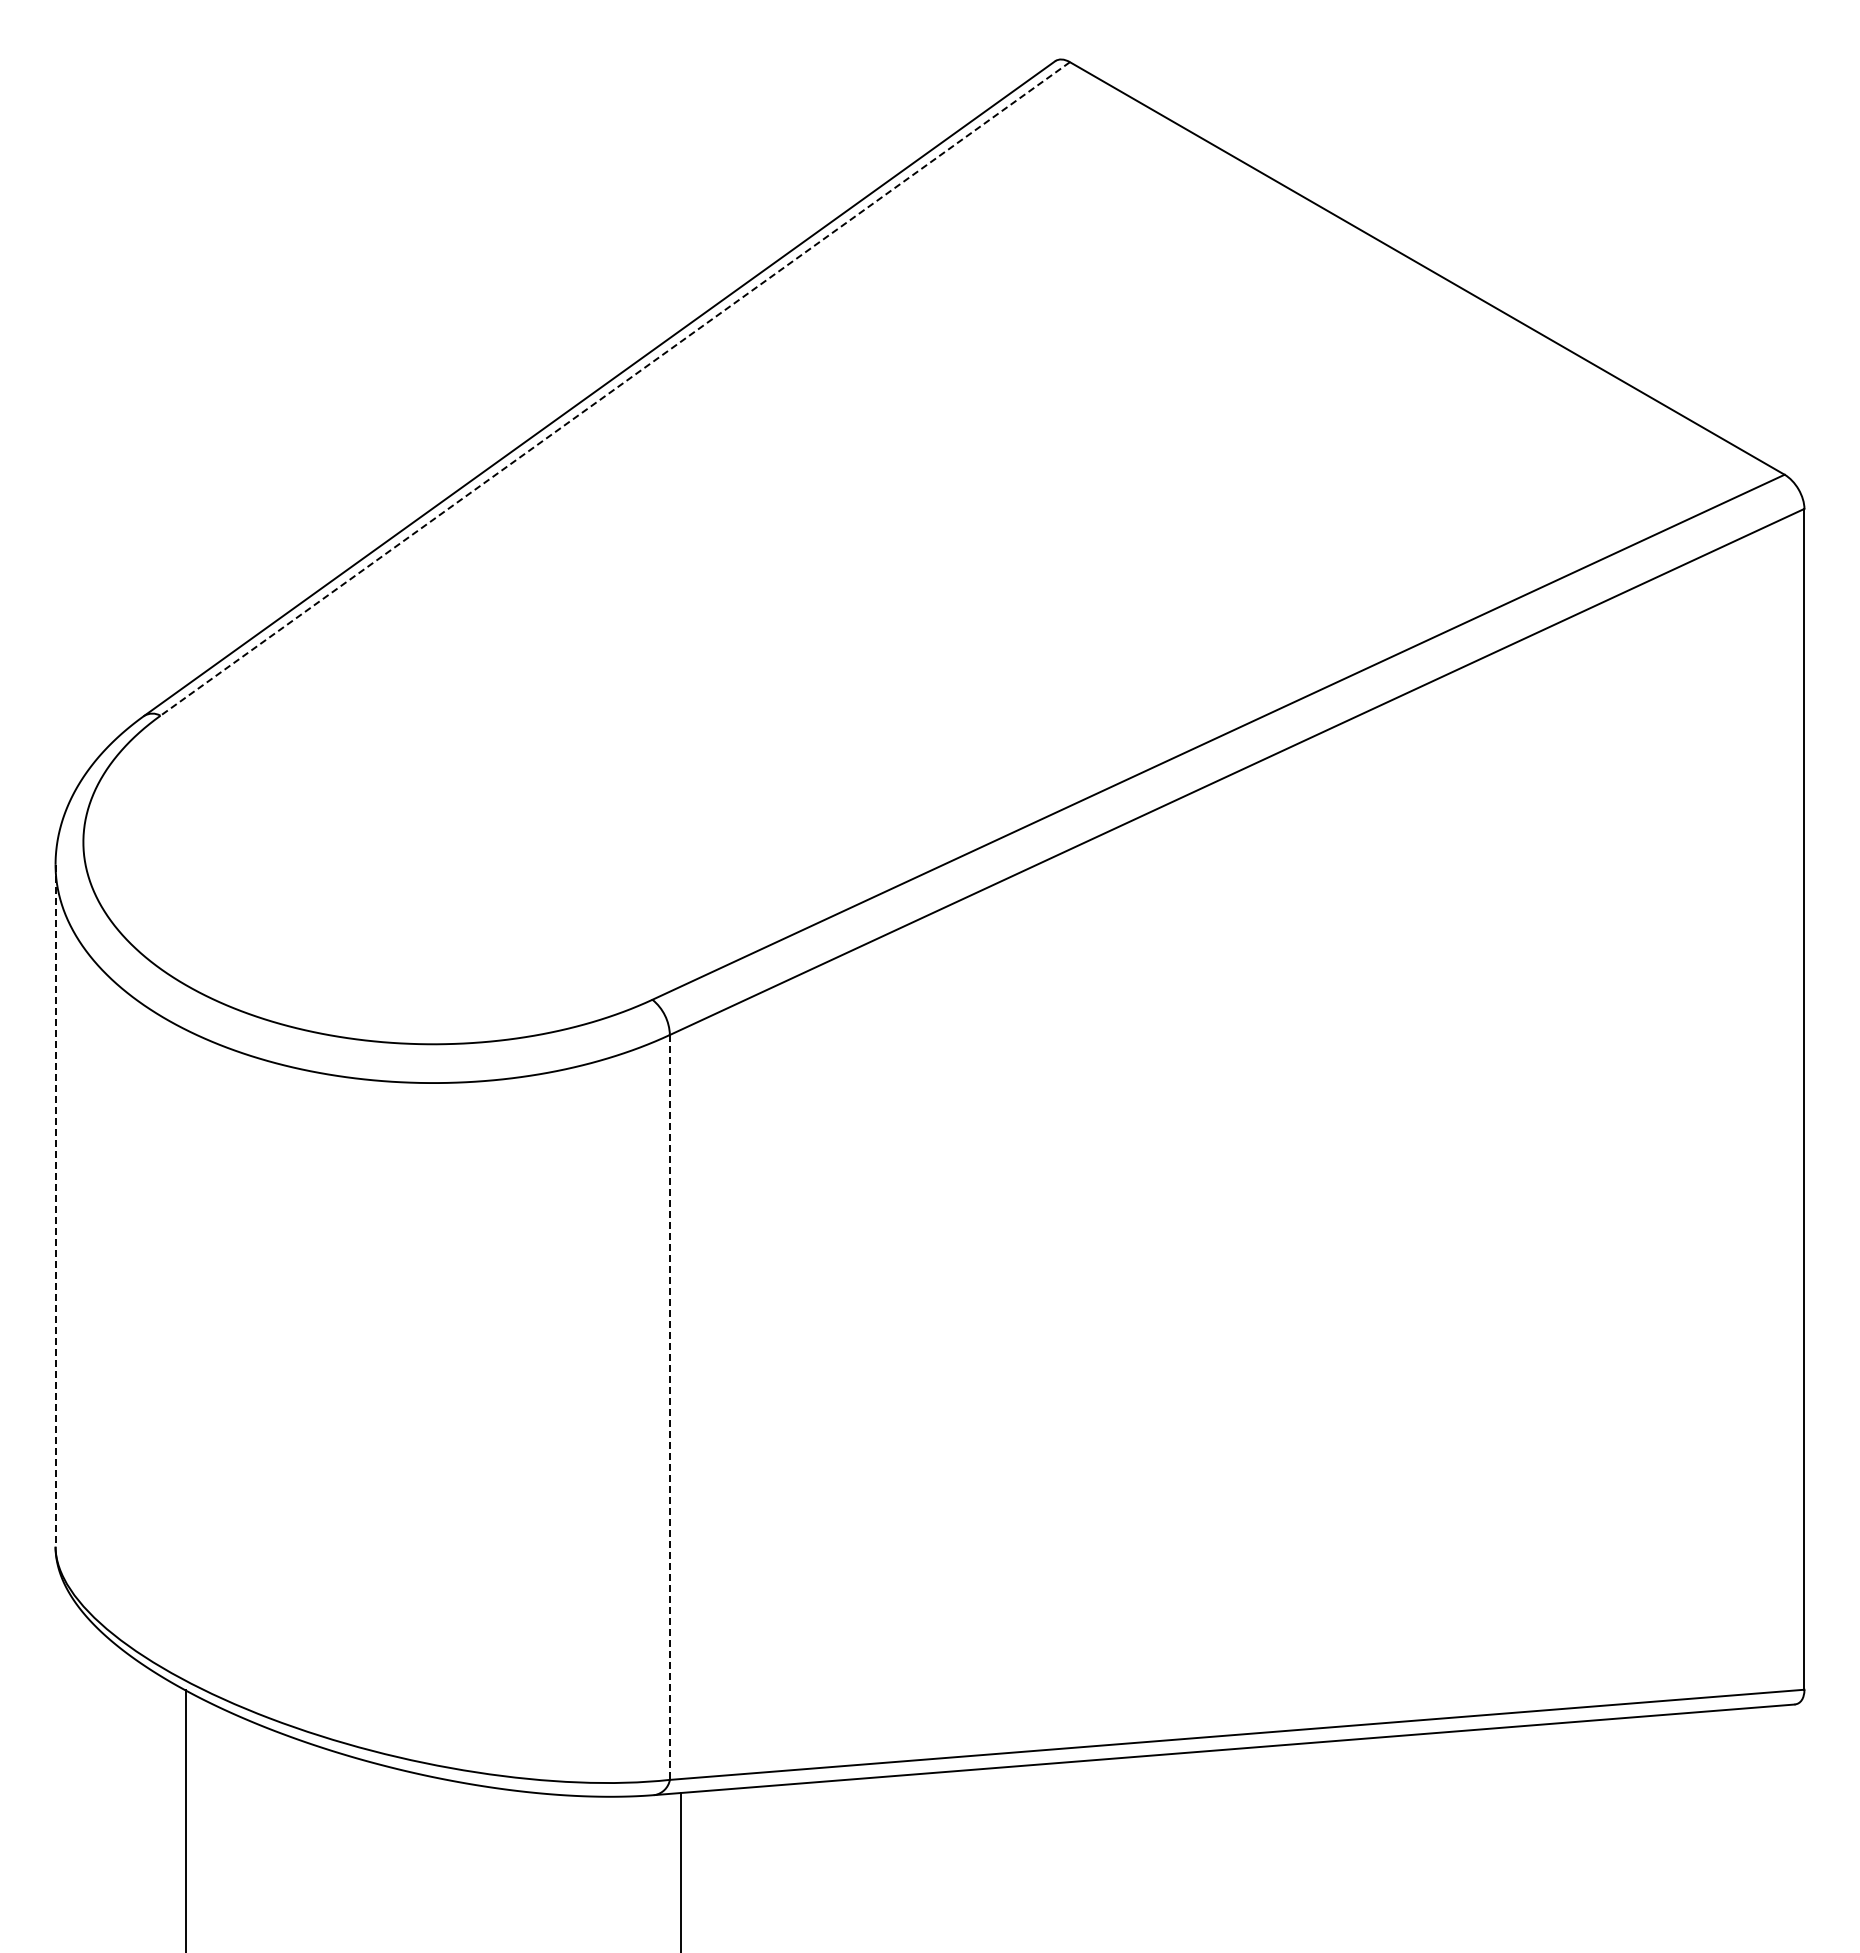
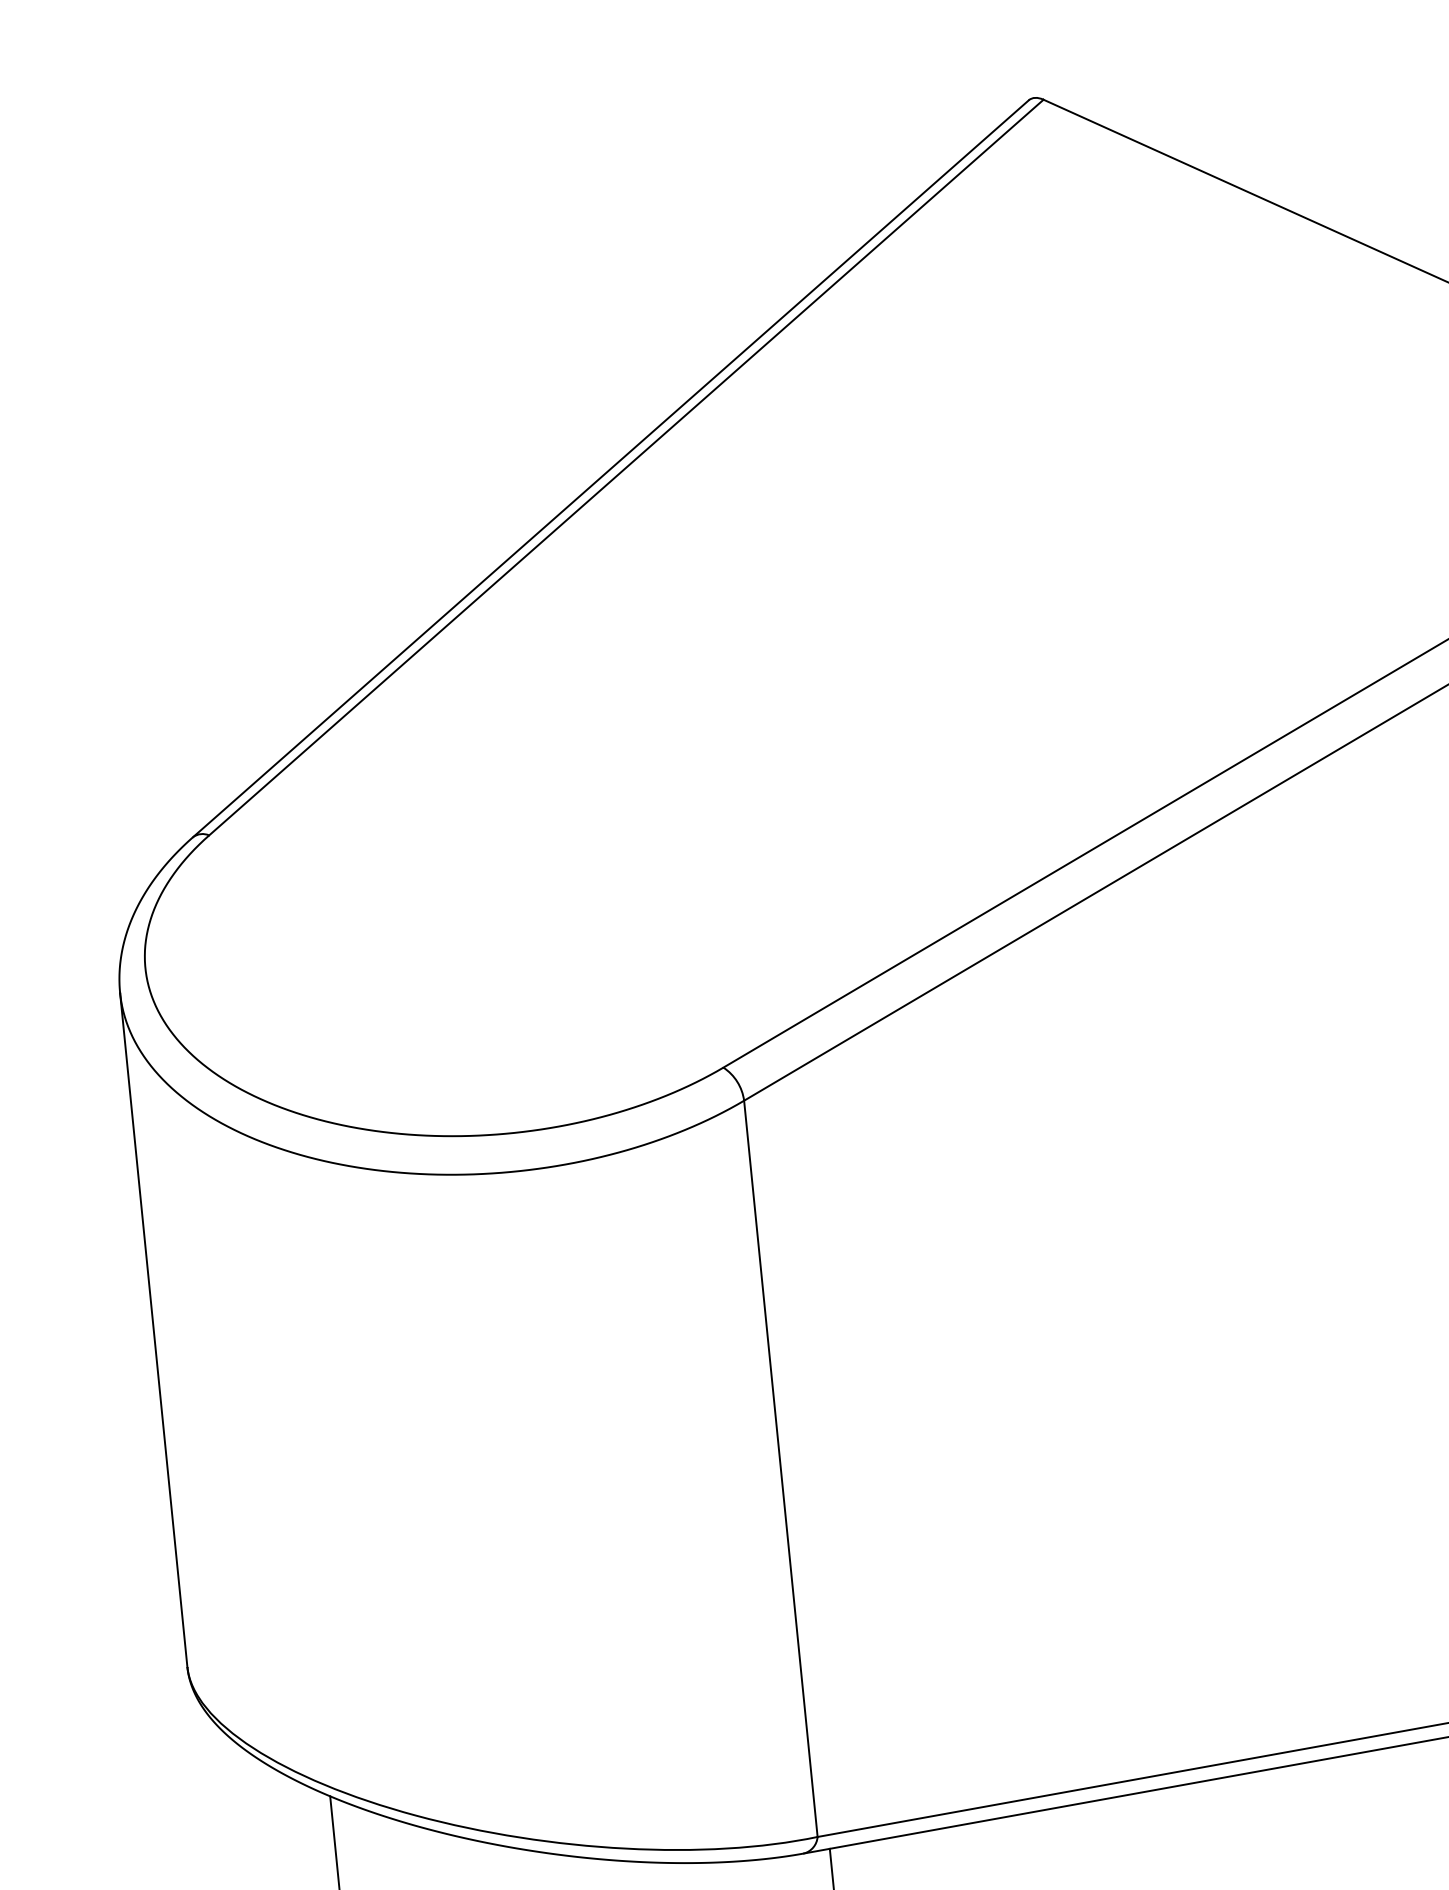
line: (615, 388) -> (626, 467), dashed -> solid
line: (55, 1205) -> (153, 1329), dashed -> solid
line: (669, 1407) -> (780, 1468), dashed -> solid

